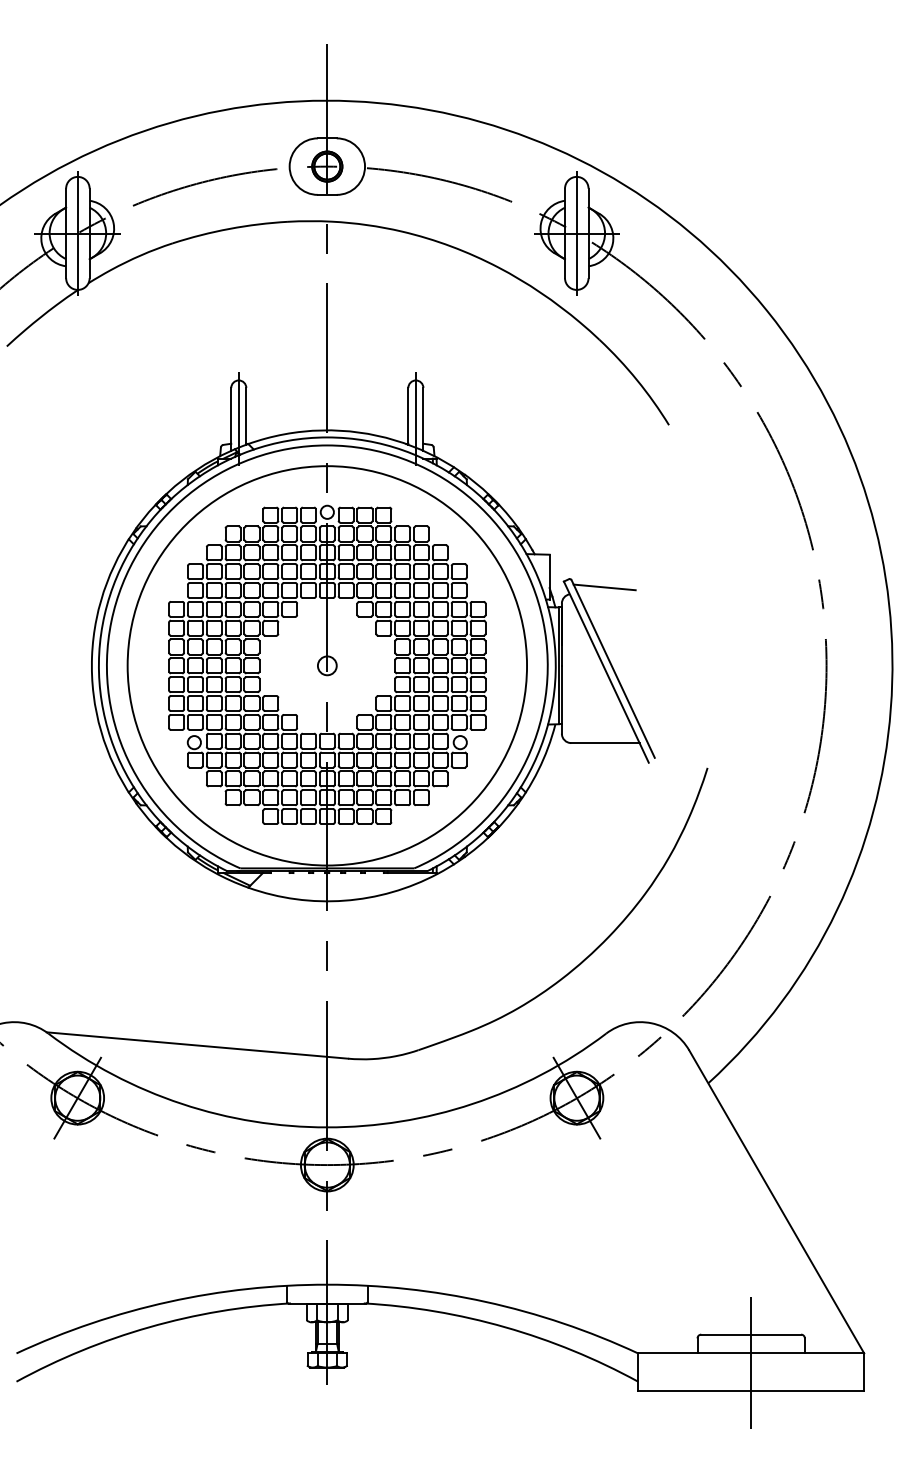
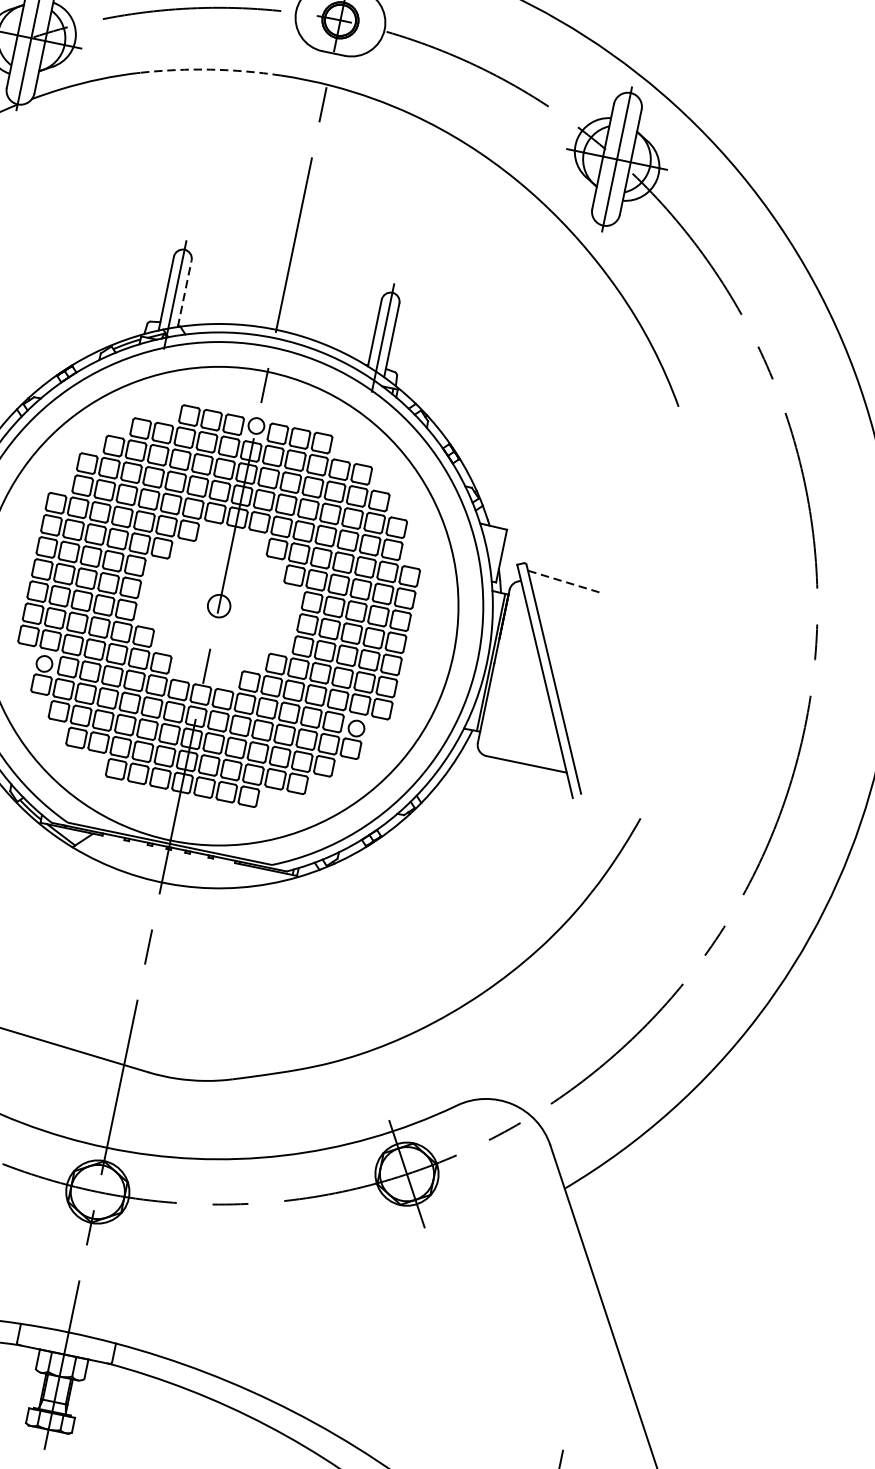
arc: (229, 228) -> (210, 69), solid -> dashed
line: (246, 415) -> (185, 292), solid -> dashed
line: (604, 587) -> (563, 581), solid -> dashed

